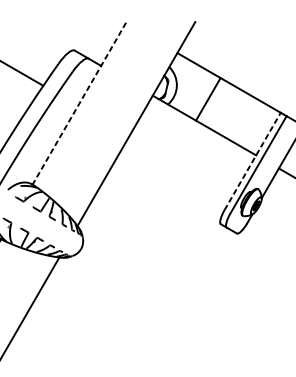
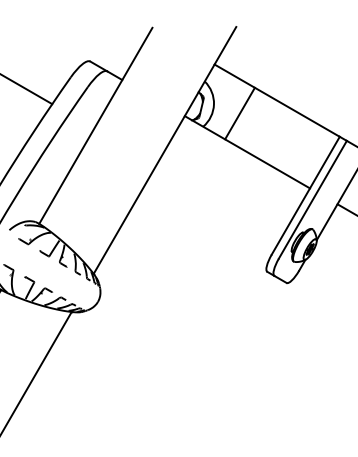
line: (207, 99) -> (239, 113), moved
line: (79, 104) -> (95, 126), dashed -> solid
line: (253, 161) -> (306, 195), dashed -> solid

